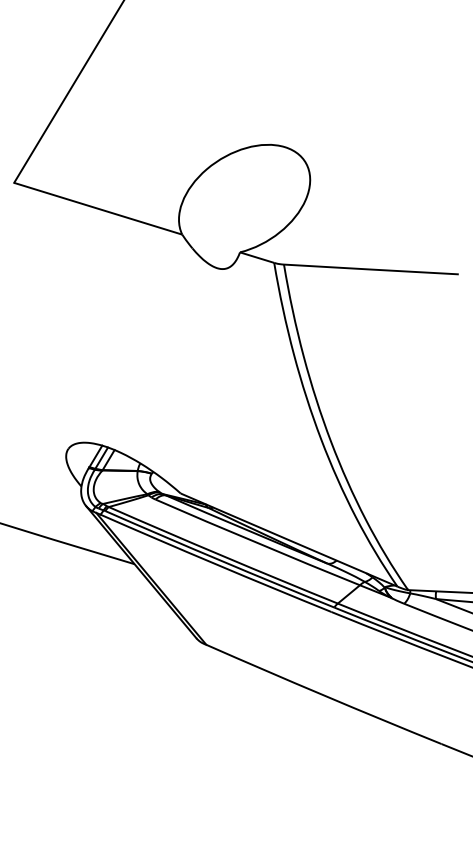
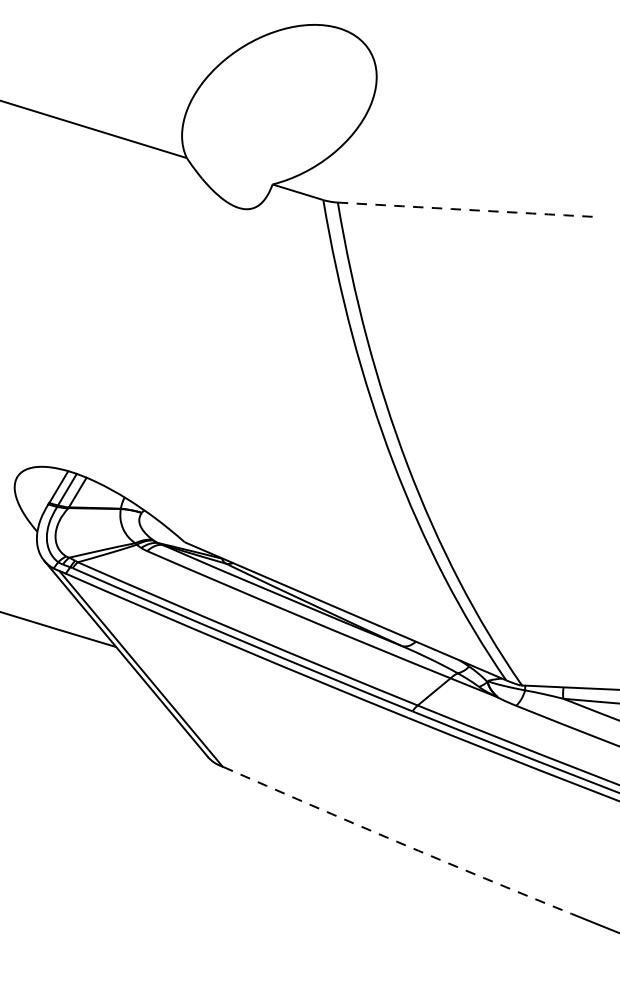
arc: (371, 269) -> (467, 209), solid -> dashed
arc: (323, 695) -> (396, 841), solid -> dashed

